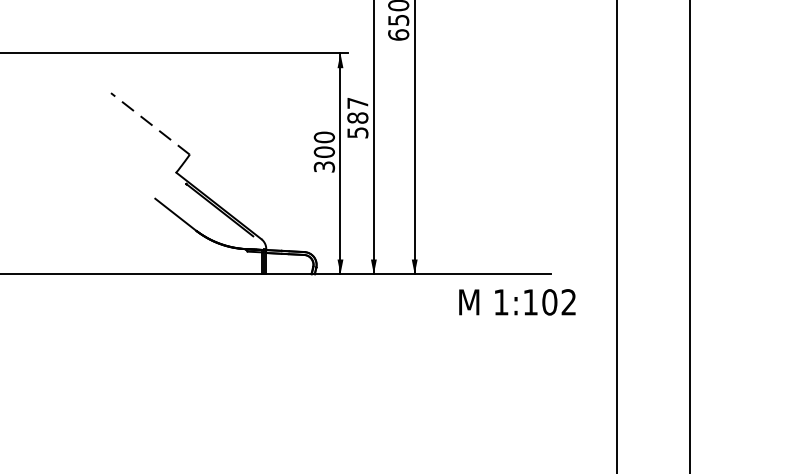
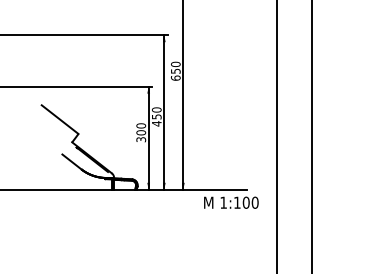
text: (357, 117) -> (156, 116), 587 -> 450
line: (149, 123) -> (59, 119), dashed -> solid
text: (567, 301) -> (254, 202), 1:102 -> 1:100

